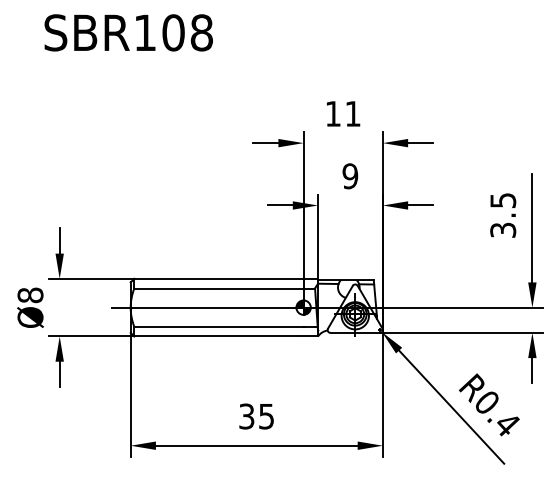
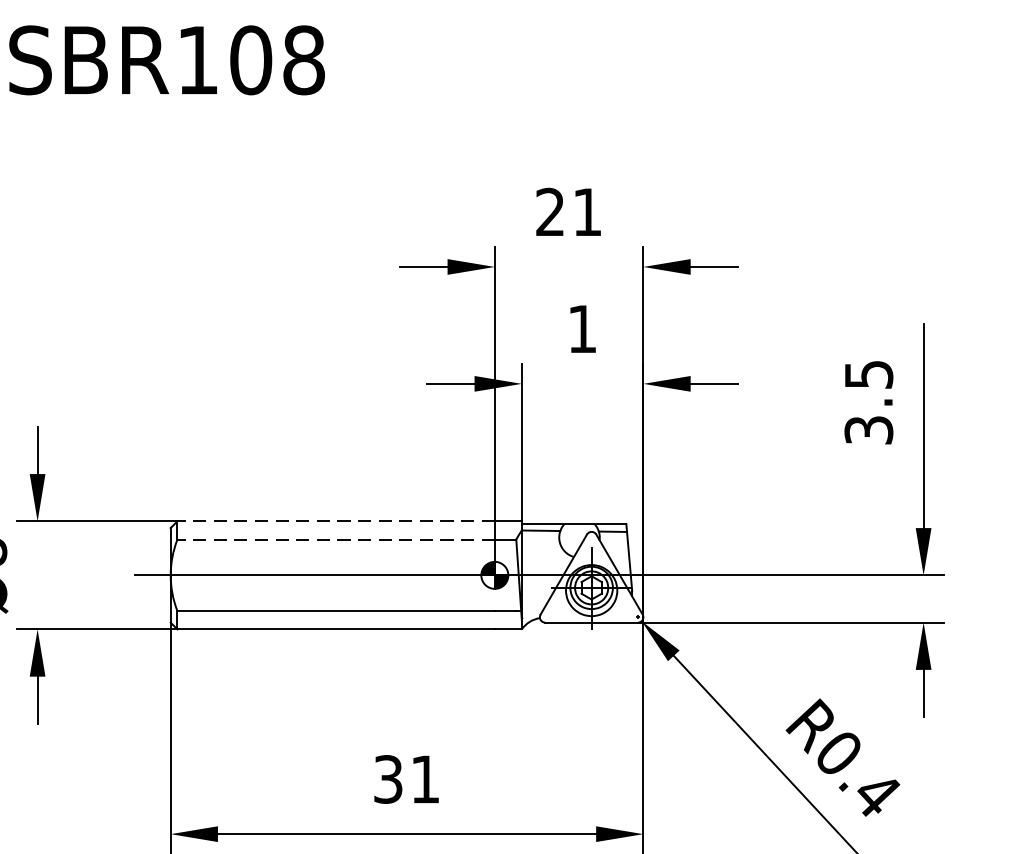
text: (332, 113) -> (548, 211), 11 -> 21
text: (350, 176) -> (582, 329), 9 -> 1
line: (218, 278) -> (335, 520), solid -> dashed
line: (218, 288) -> (335, 539), solid -> dashed
text: (266, 416) -> (425, 779), 35 -> 31

